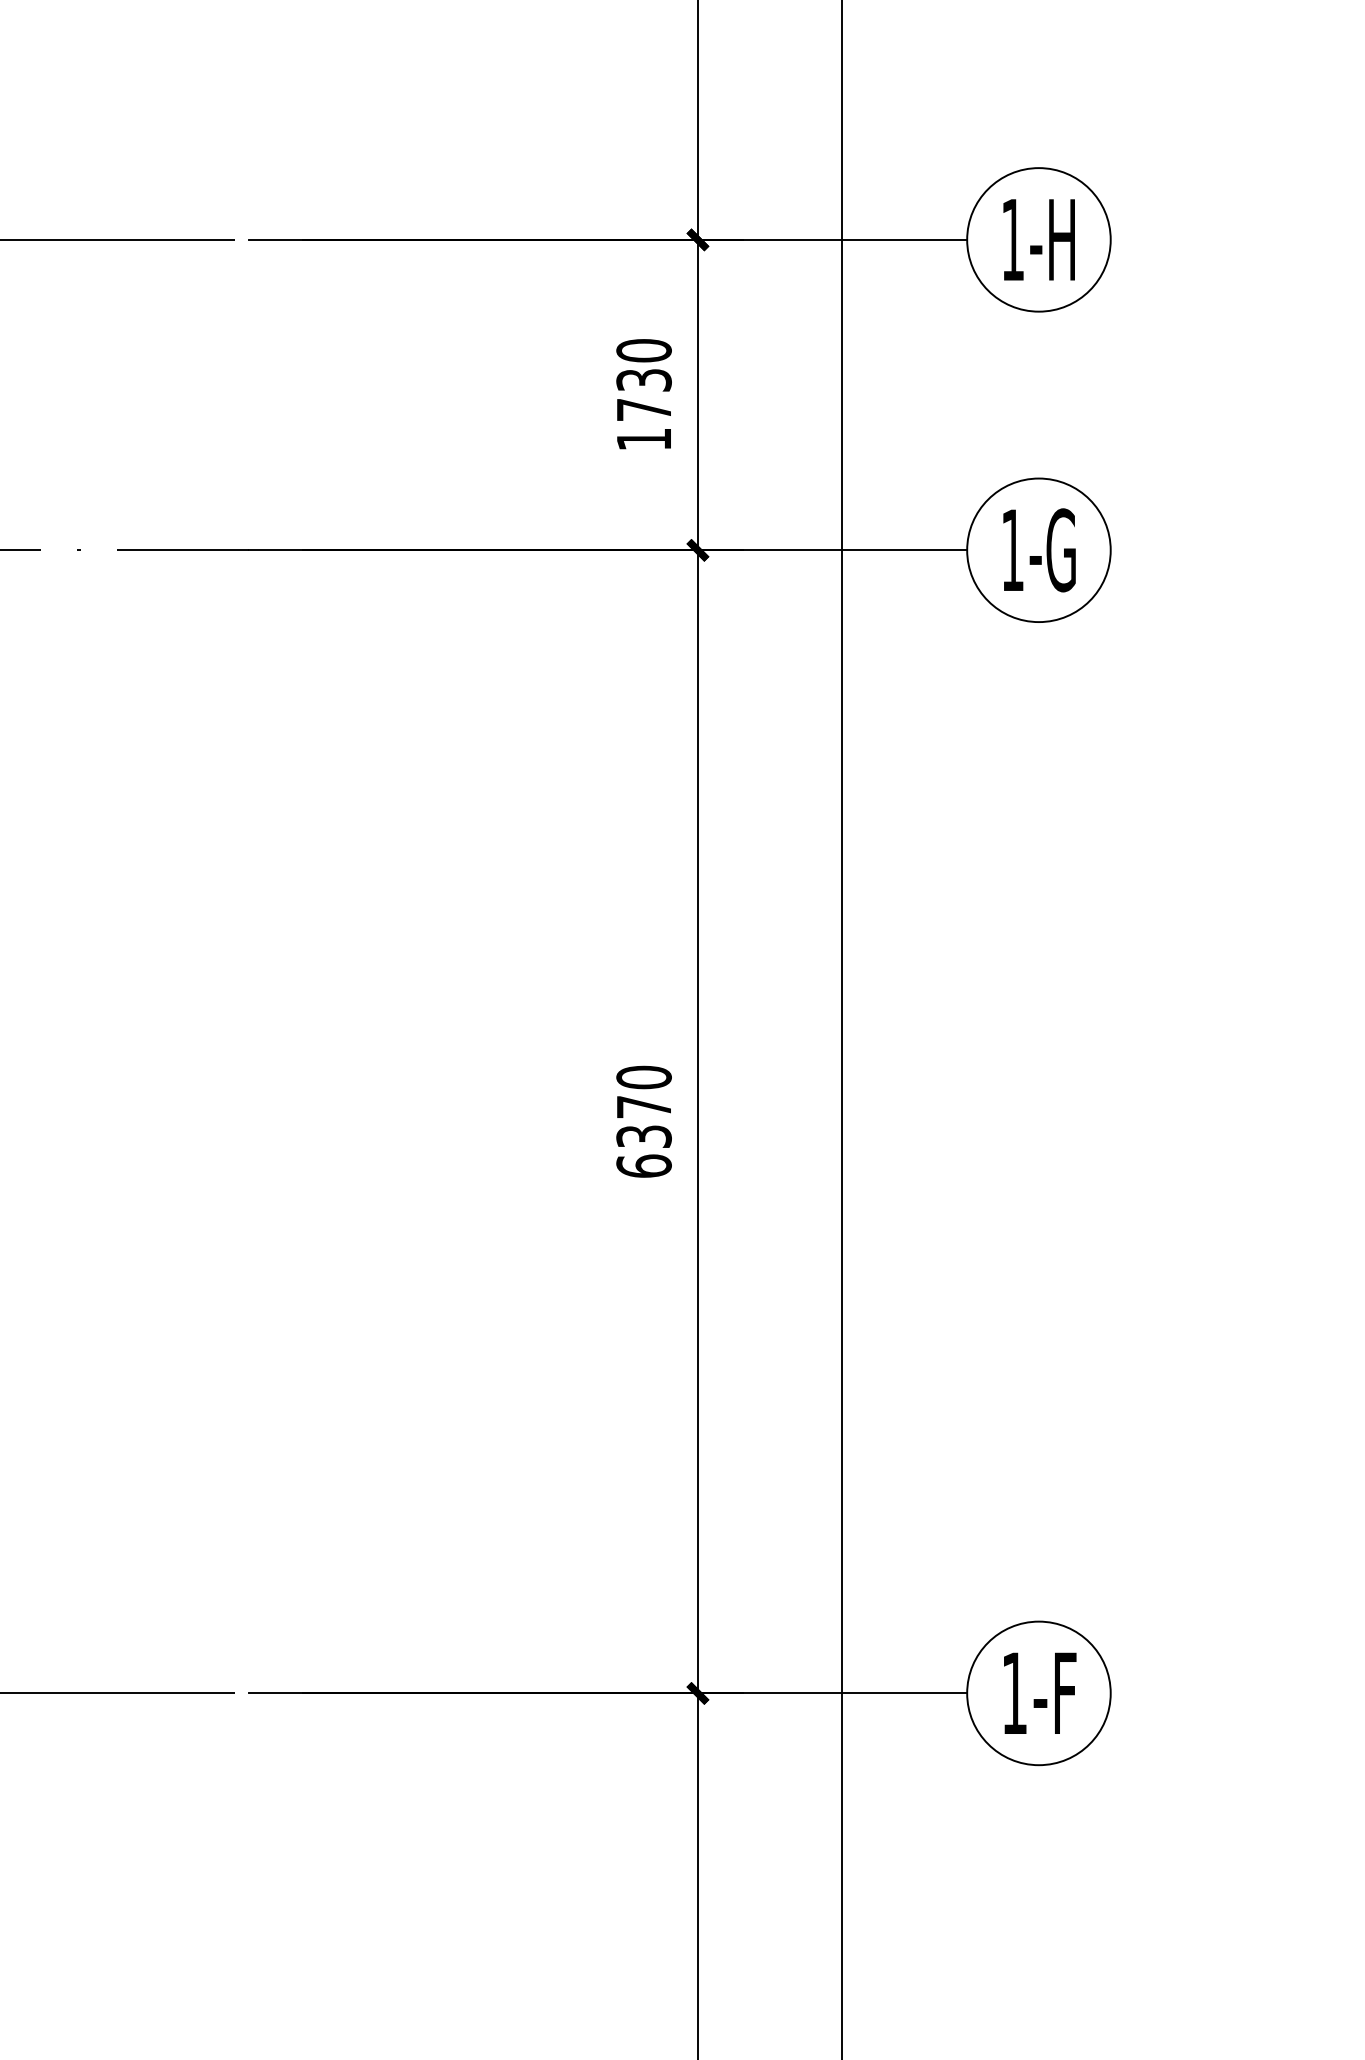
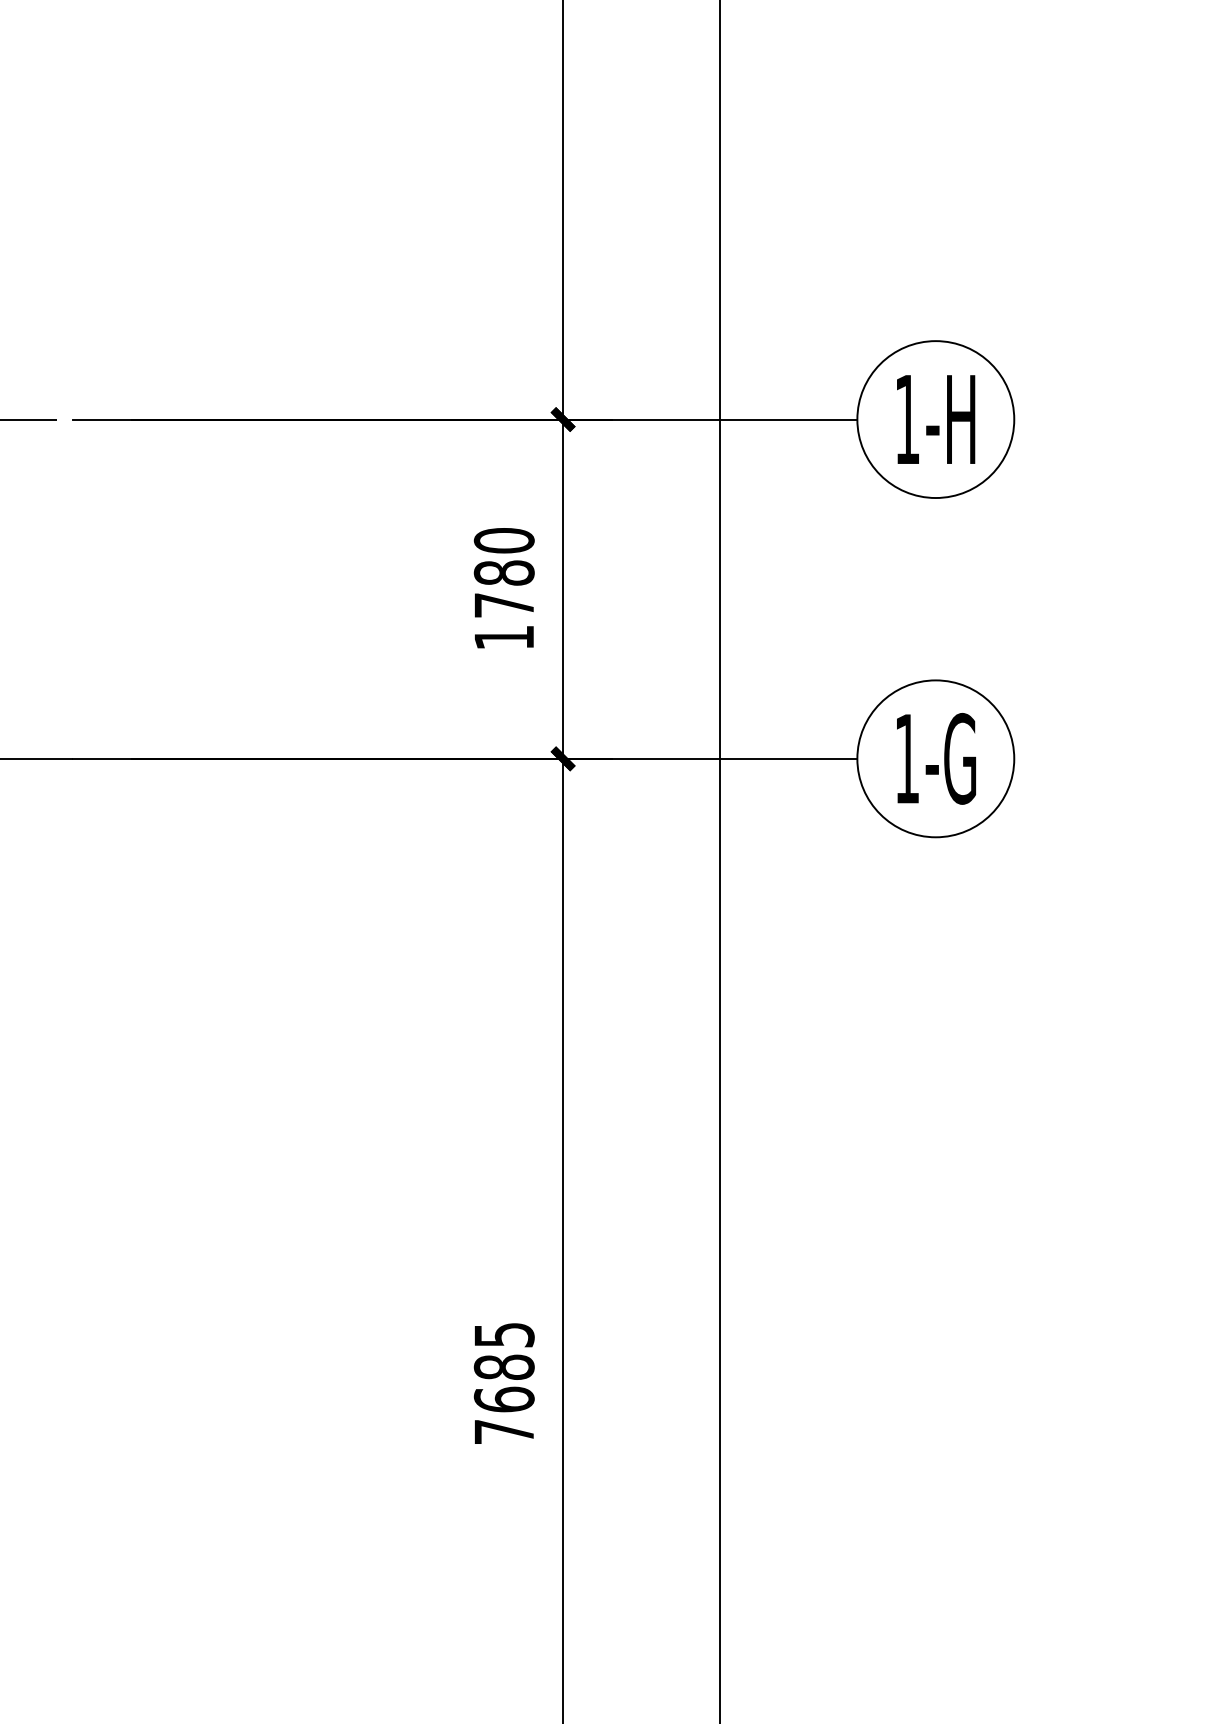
text: (643, 379) -> (503, 572), 1730 -> 1780
text: (643, 1121) -> (503, 1383), 6370 -> 7685

